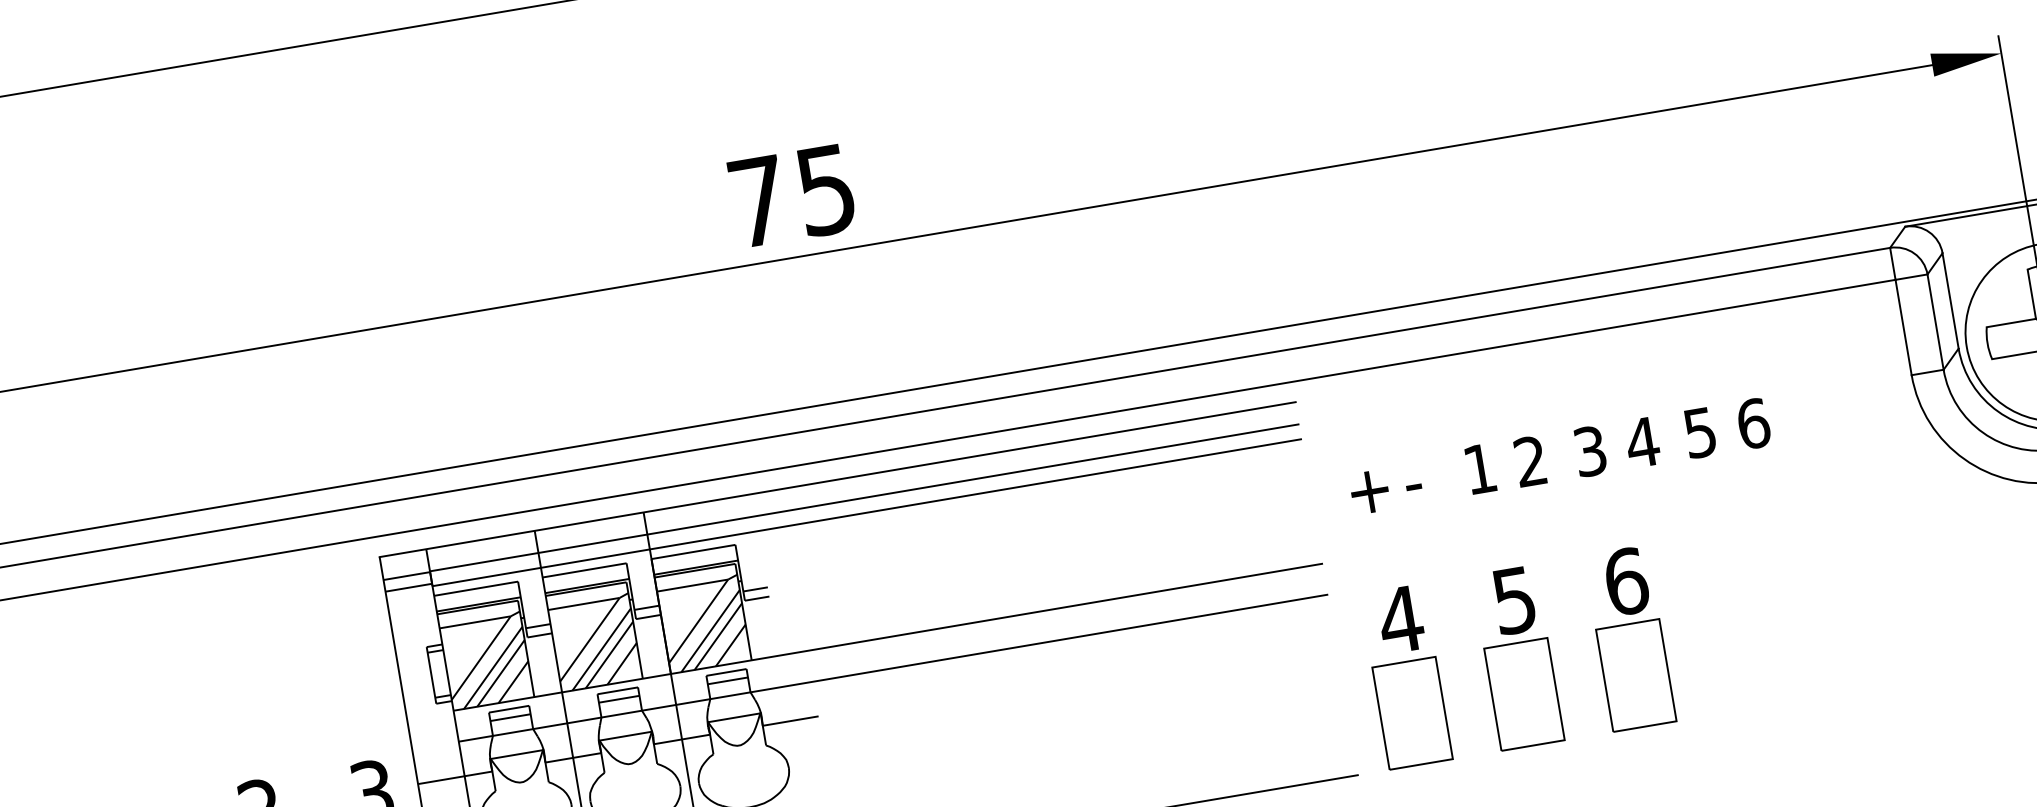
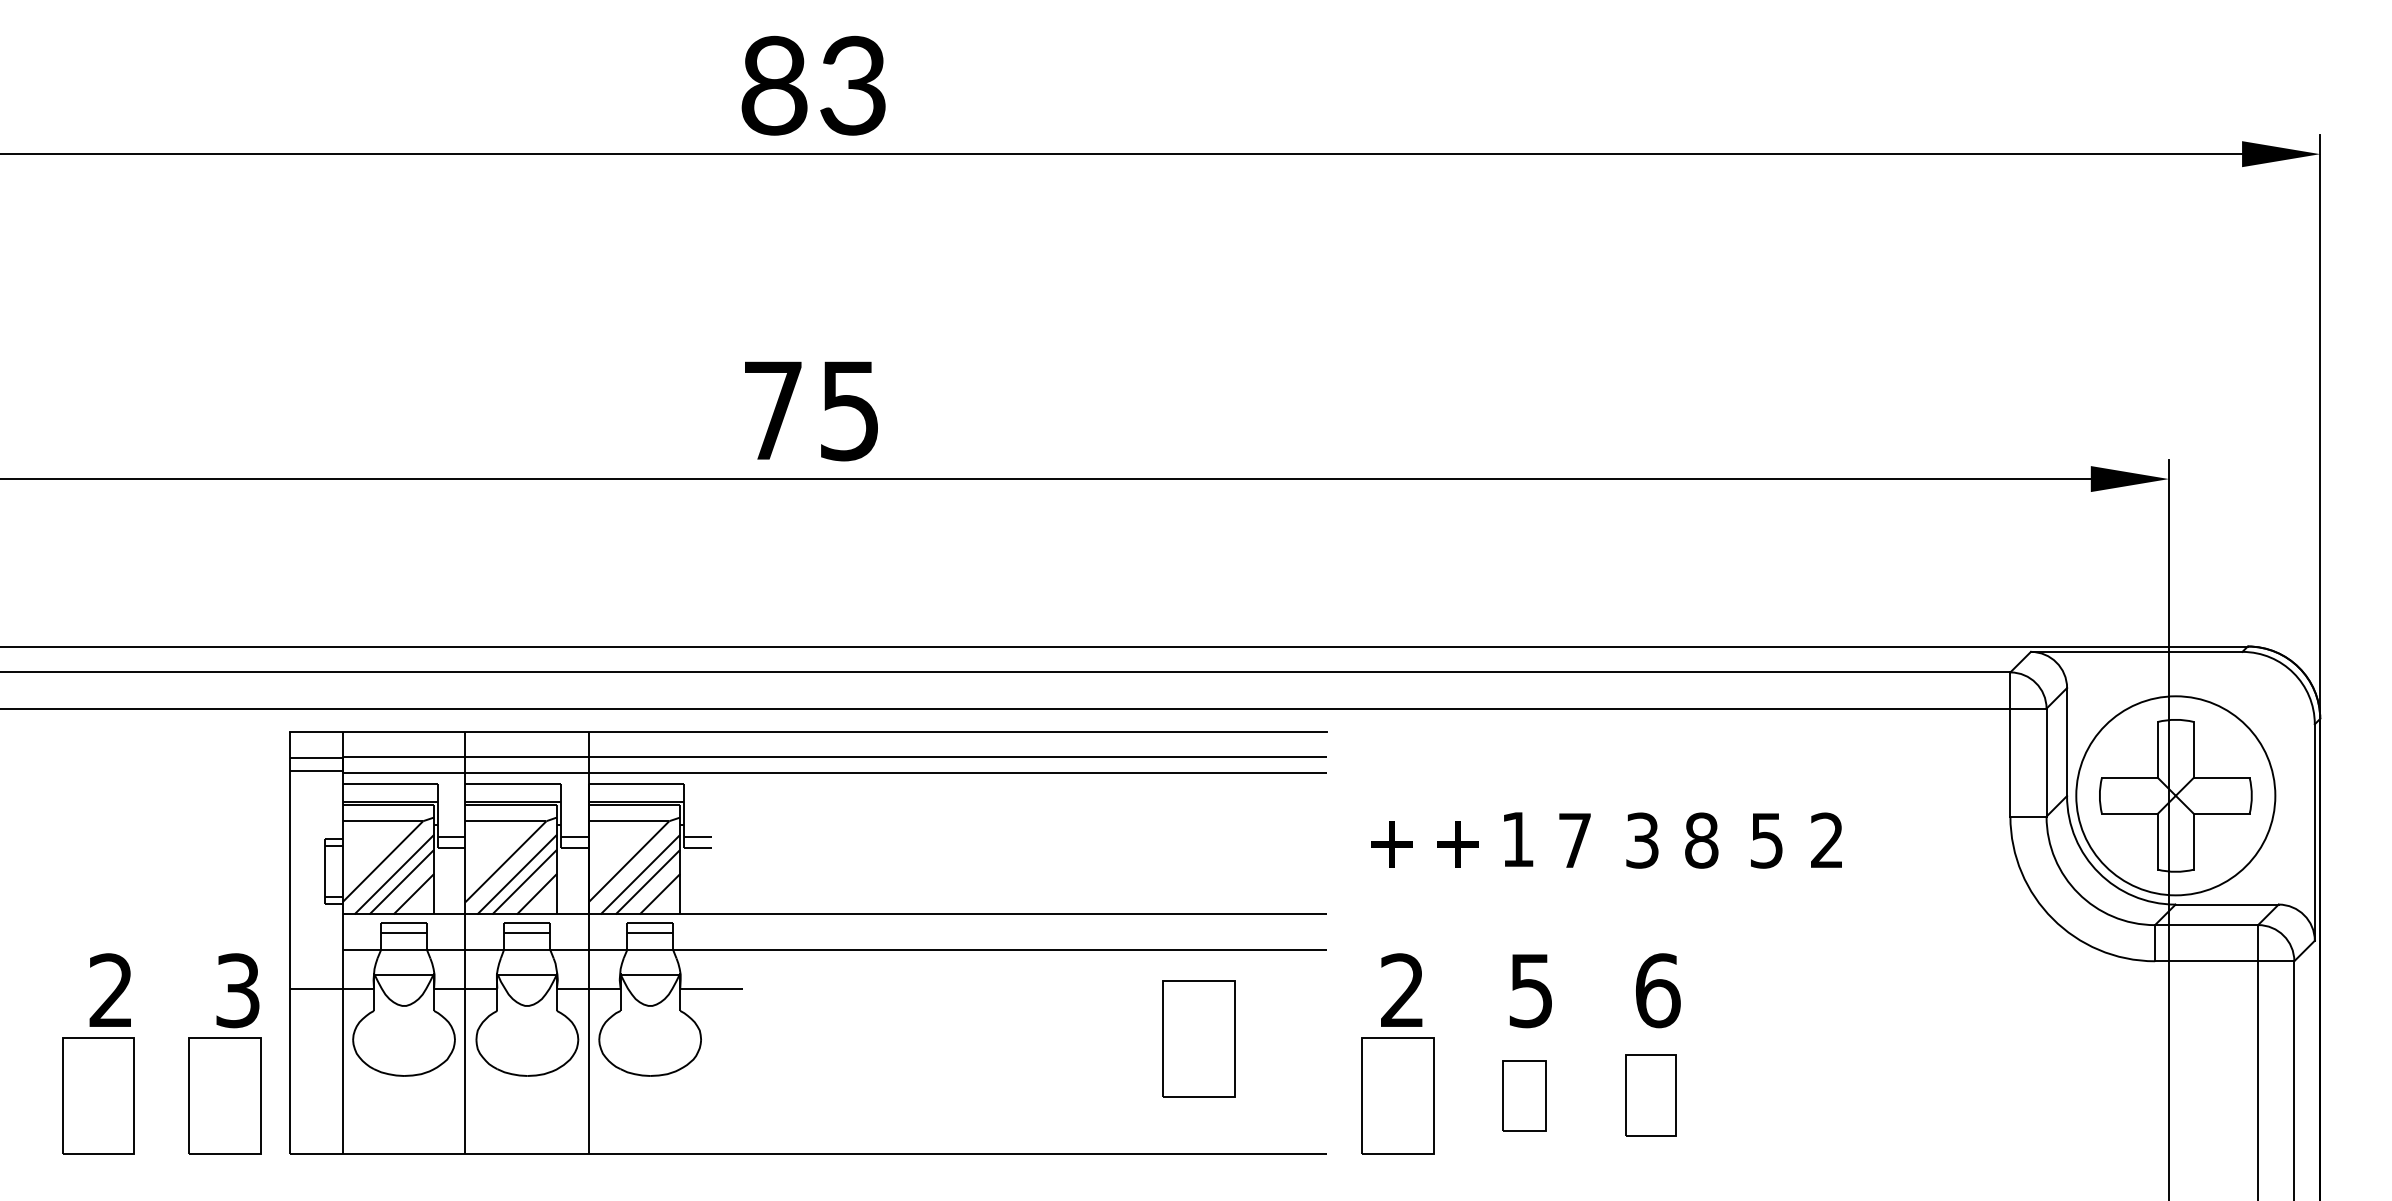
text: (1753, 423) -> (1827, 840), 6 -> 2
text: (1642, 442) -> (1701, 840), 4 -> 8
text: (1530, 460) -> (1574, 839), 2 -> 7
text: (1425, 482) -> (1455, 844), - -> +
text: (1400, 618) -> (1402, 989), 4 -> 2
part: (1636, 675) -> (1651, 1095), size x0.7
part: (1227, 692) -> (1198, 1038), added
part: (1524, 694) -> (1524, 1095), size x0.6

